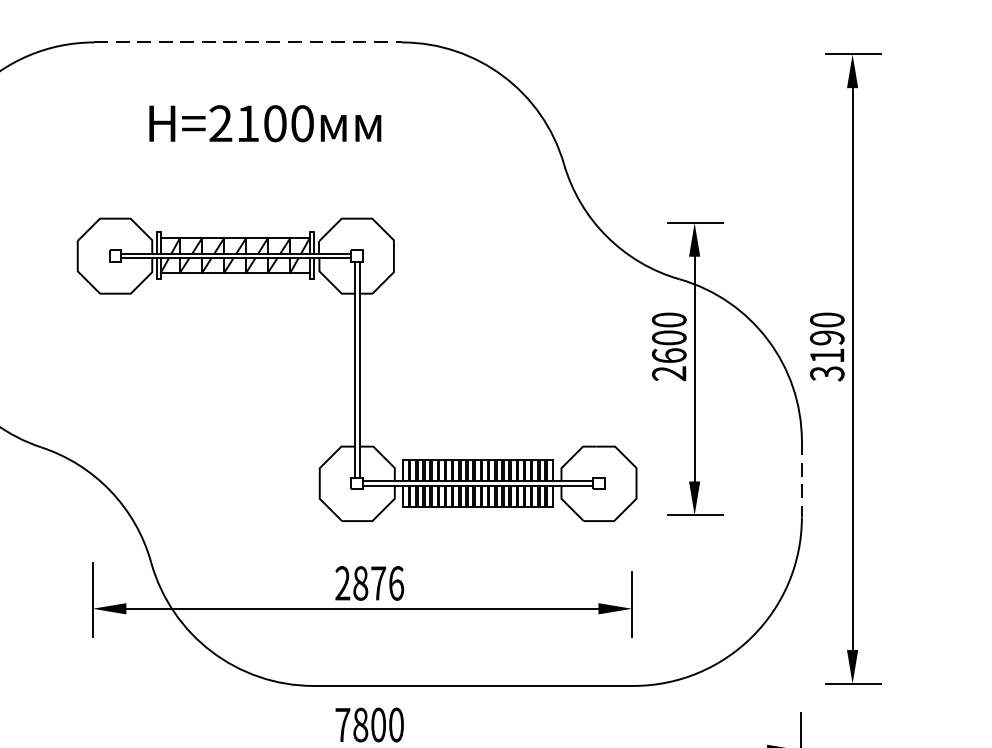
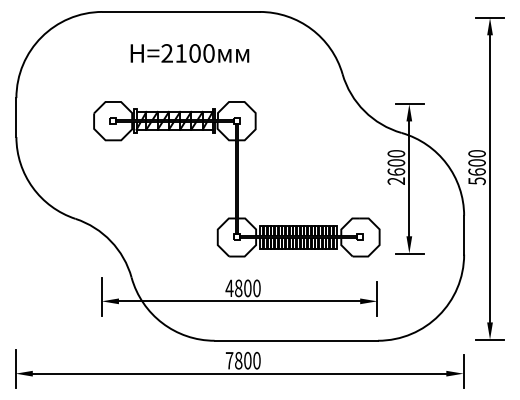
line: (248, 41) -> (181, 11), dashed -> solid
text: (826, 354) -> (476, 171), 3190 -> 5600
line: (802, 479) -> (464, 235), dashed -> solid
text: (368, 583) -> (242, 288), 2876 -> 4800

